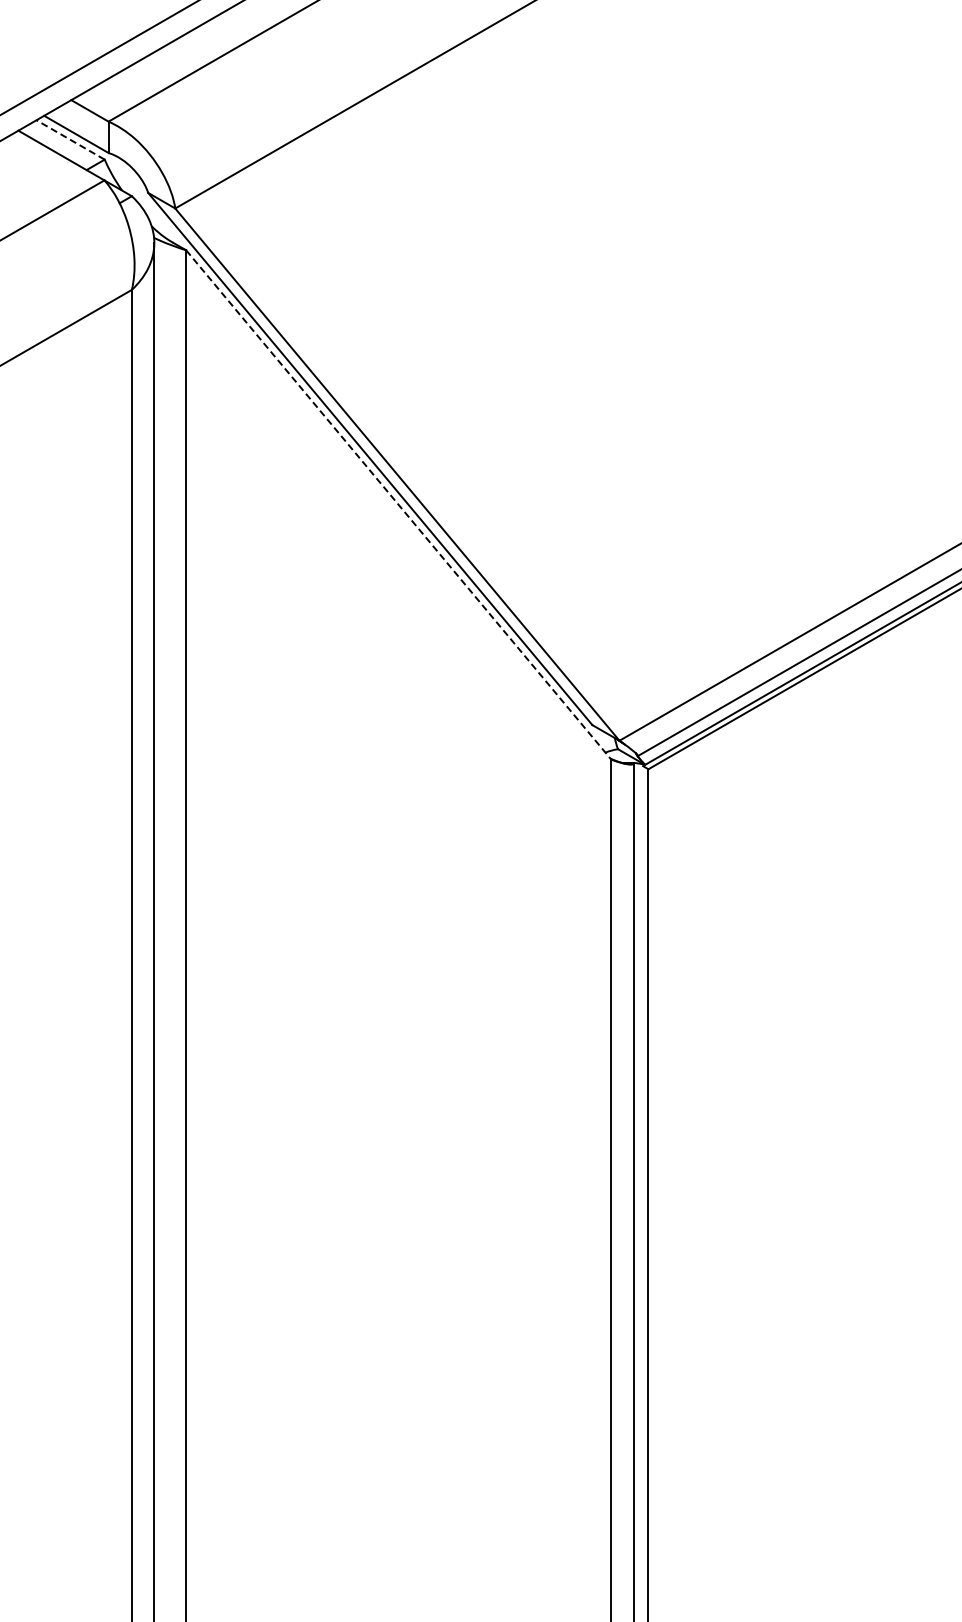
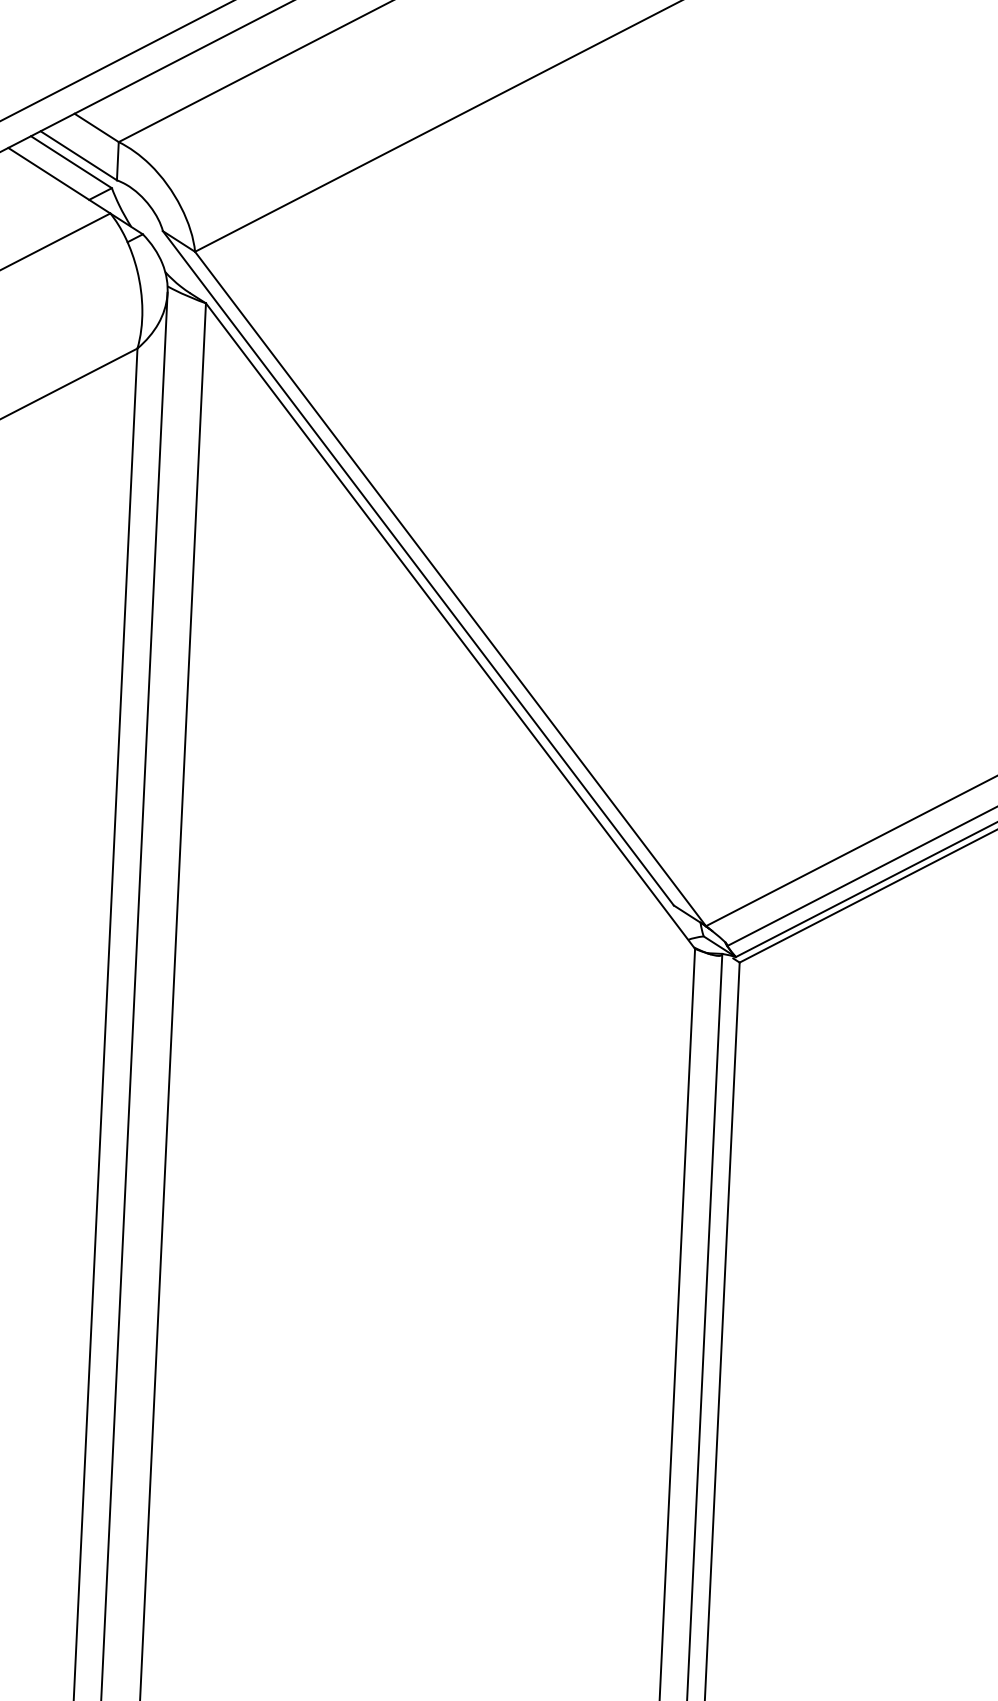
line: (70, 139) -> (71, 161), dashed -> solid
line: (398, 505) -> (450, 626), dashed -> solid

